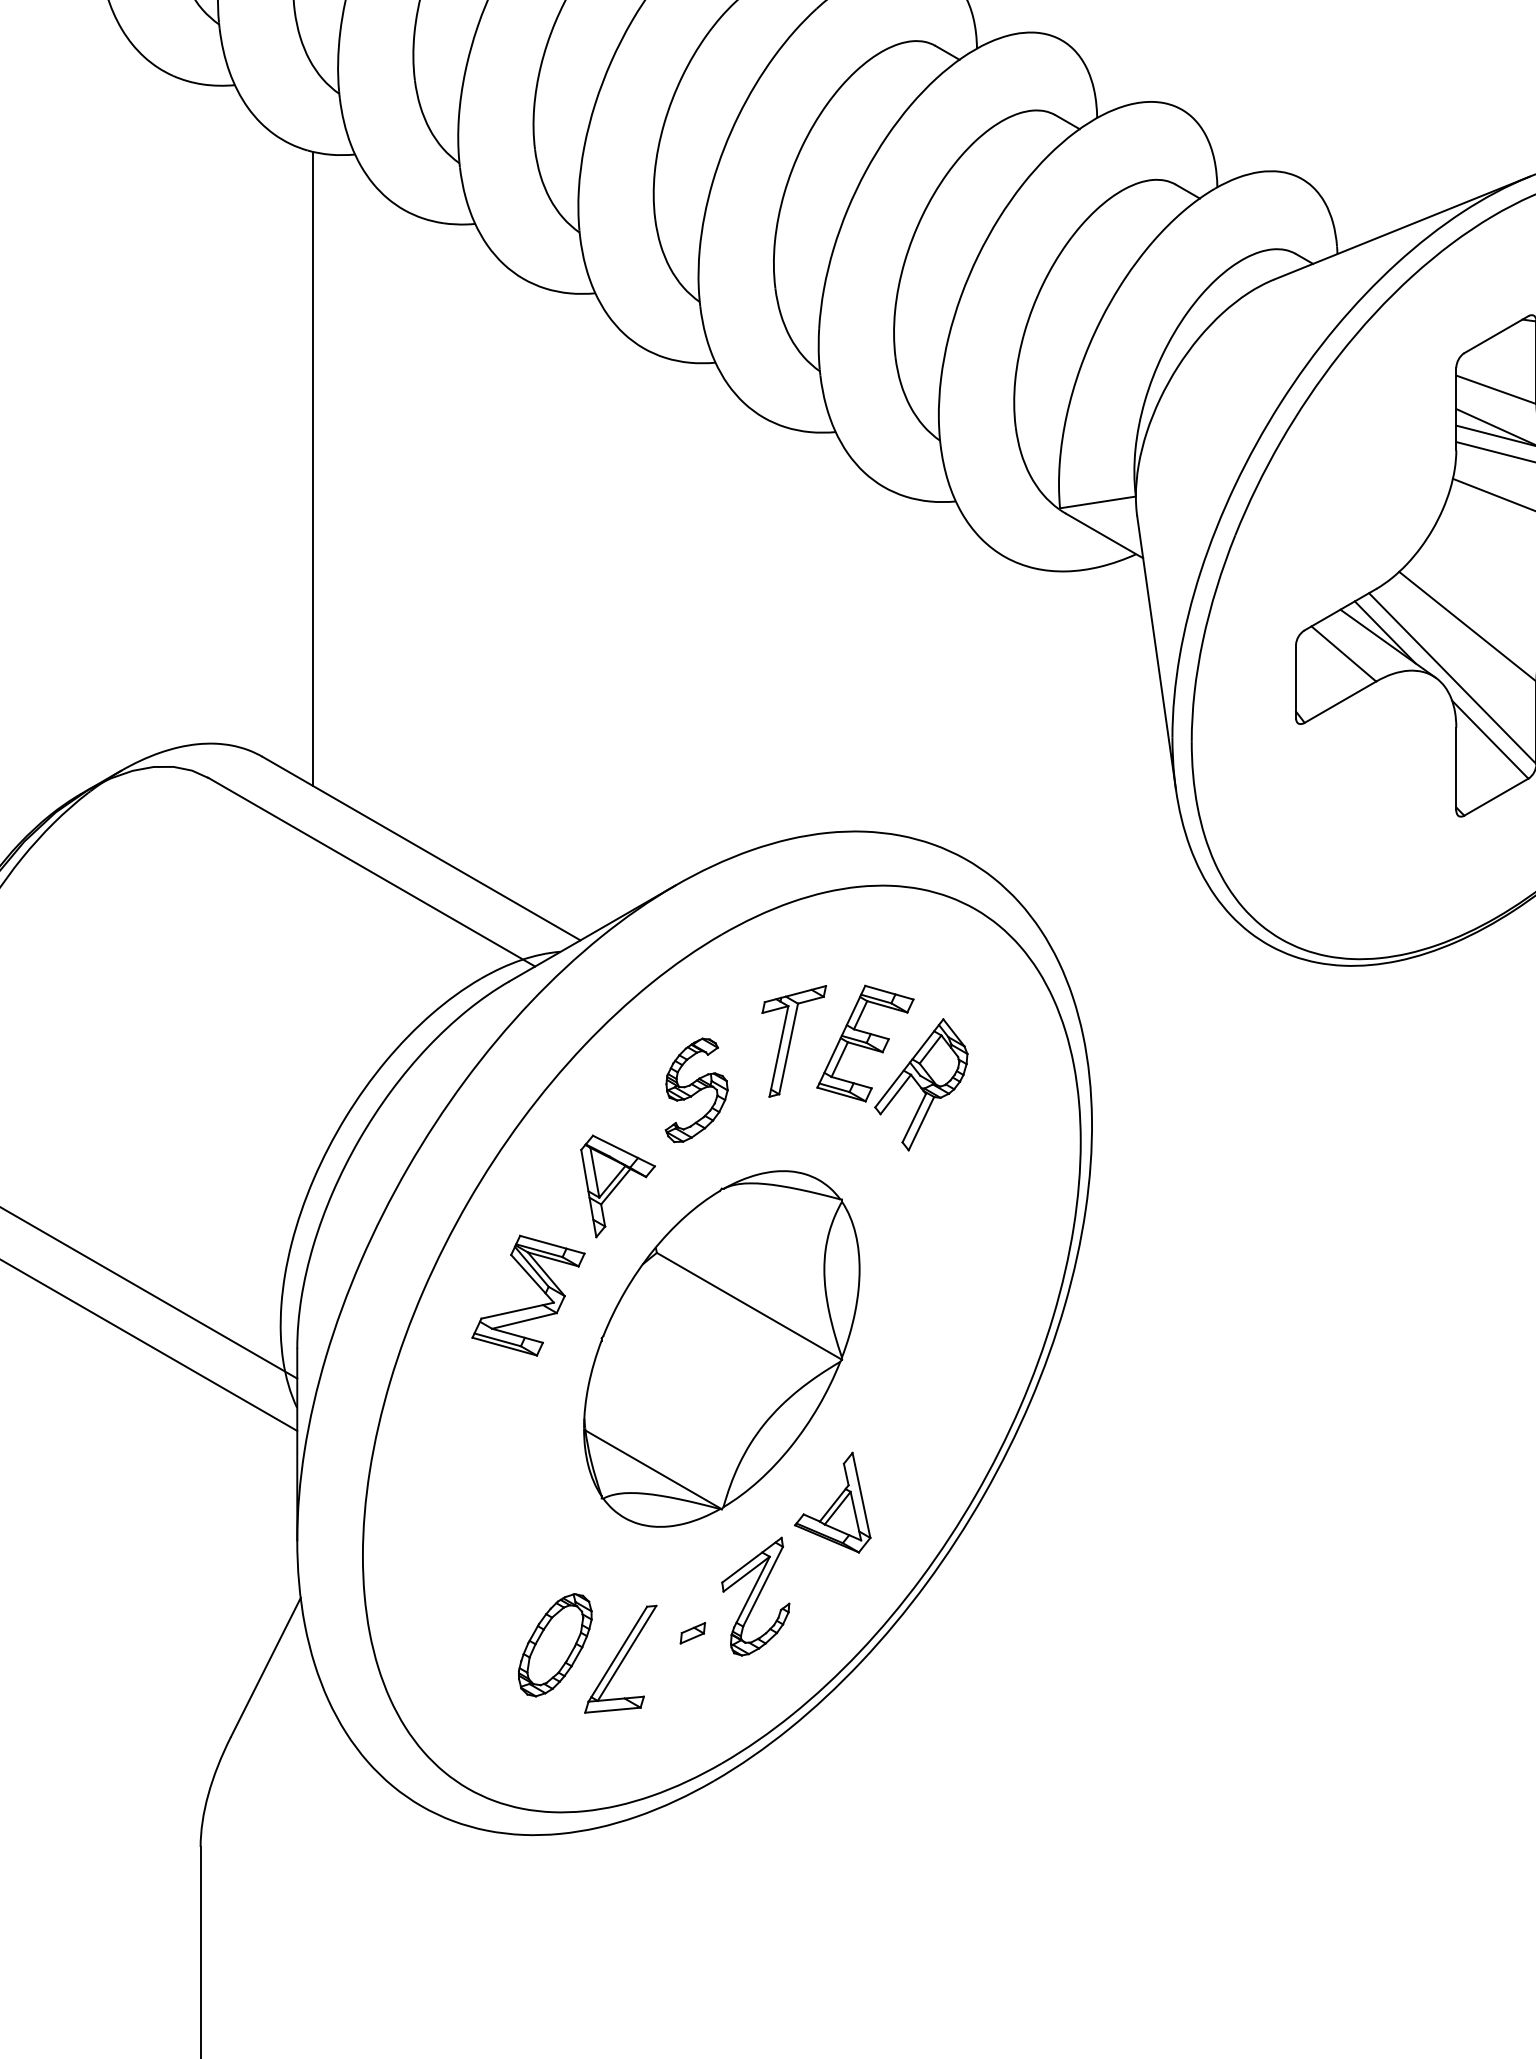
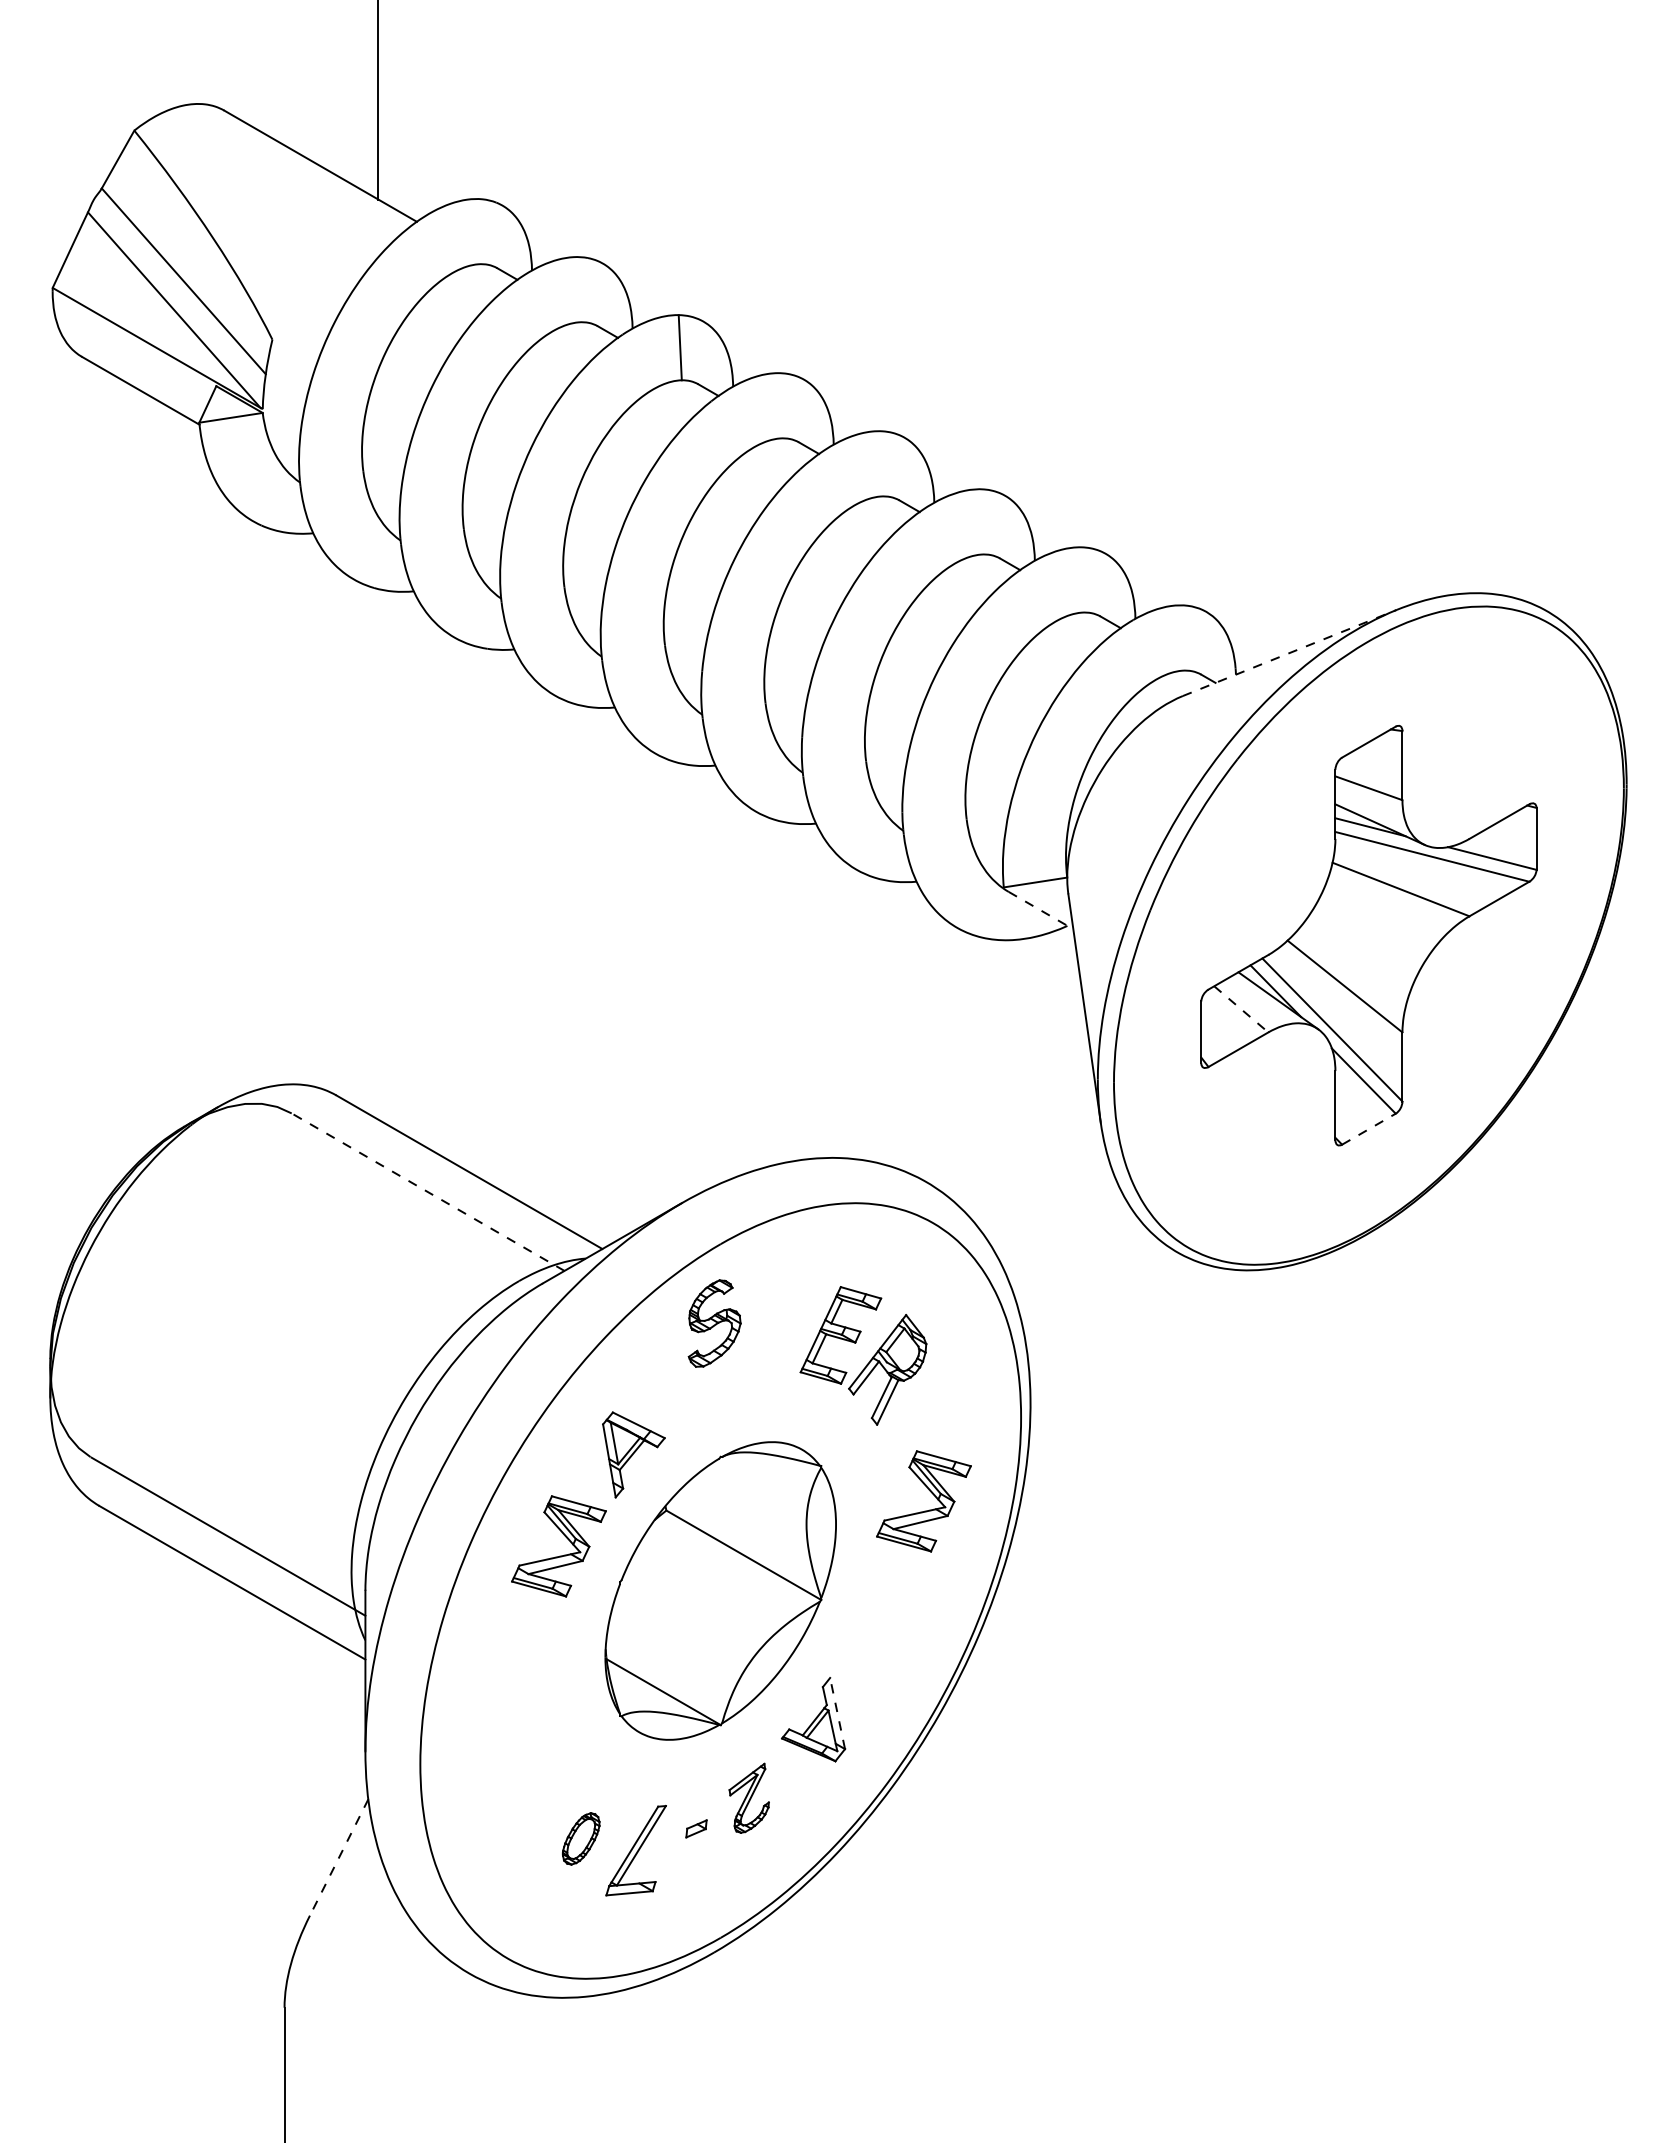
line: (1402, 227) -> (1290, 652), solid -> dashed
line: (312, 467) -> (378, 853), removed
line: (1105, 535) -> (1041, 910), solid -> dashed
line: (1344, 654) -> (1241, 1009), solid -> dashed
line: (1495, 797) -> (1368, 1129), solid -> dashed
line: (371, 871) -> (427, 1191), solid -> dashed
part: (793, 1041) -> (780, 1333), removed
part: (696, 1090) -> (714, 1323), moved
part: (965, 1252) -> (924, 1510), added
line: (861, 1495) -> (837, 1713), solid -> dashed
part: (756, 1596) -> (749, 1798), size x0.7
part: (554, 1644) -> (580, 1838), size x0.6
line: (265, 1667) -> (338, 1857), solid -> dashed

